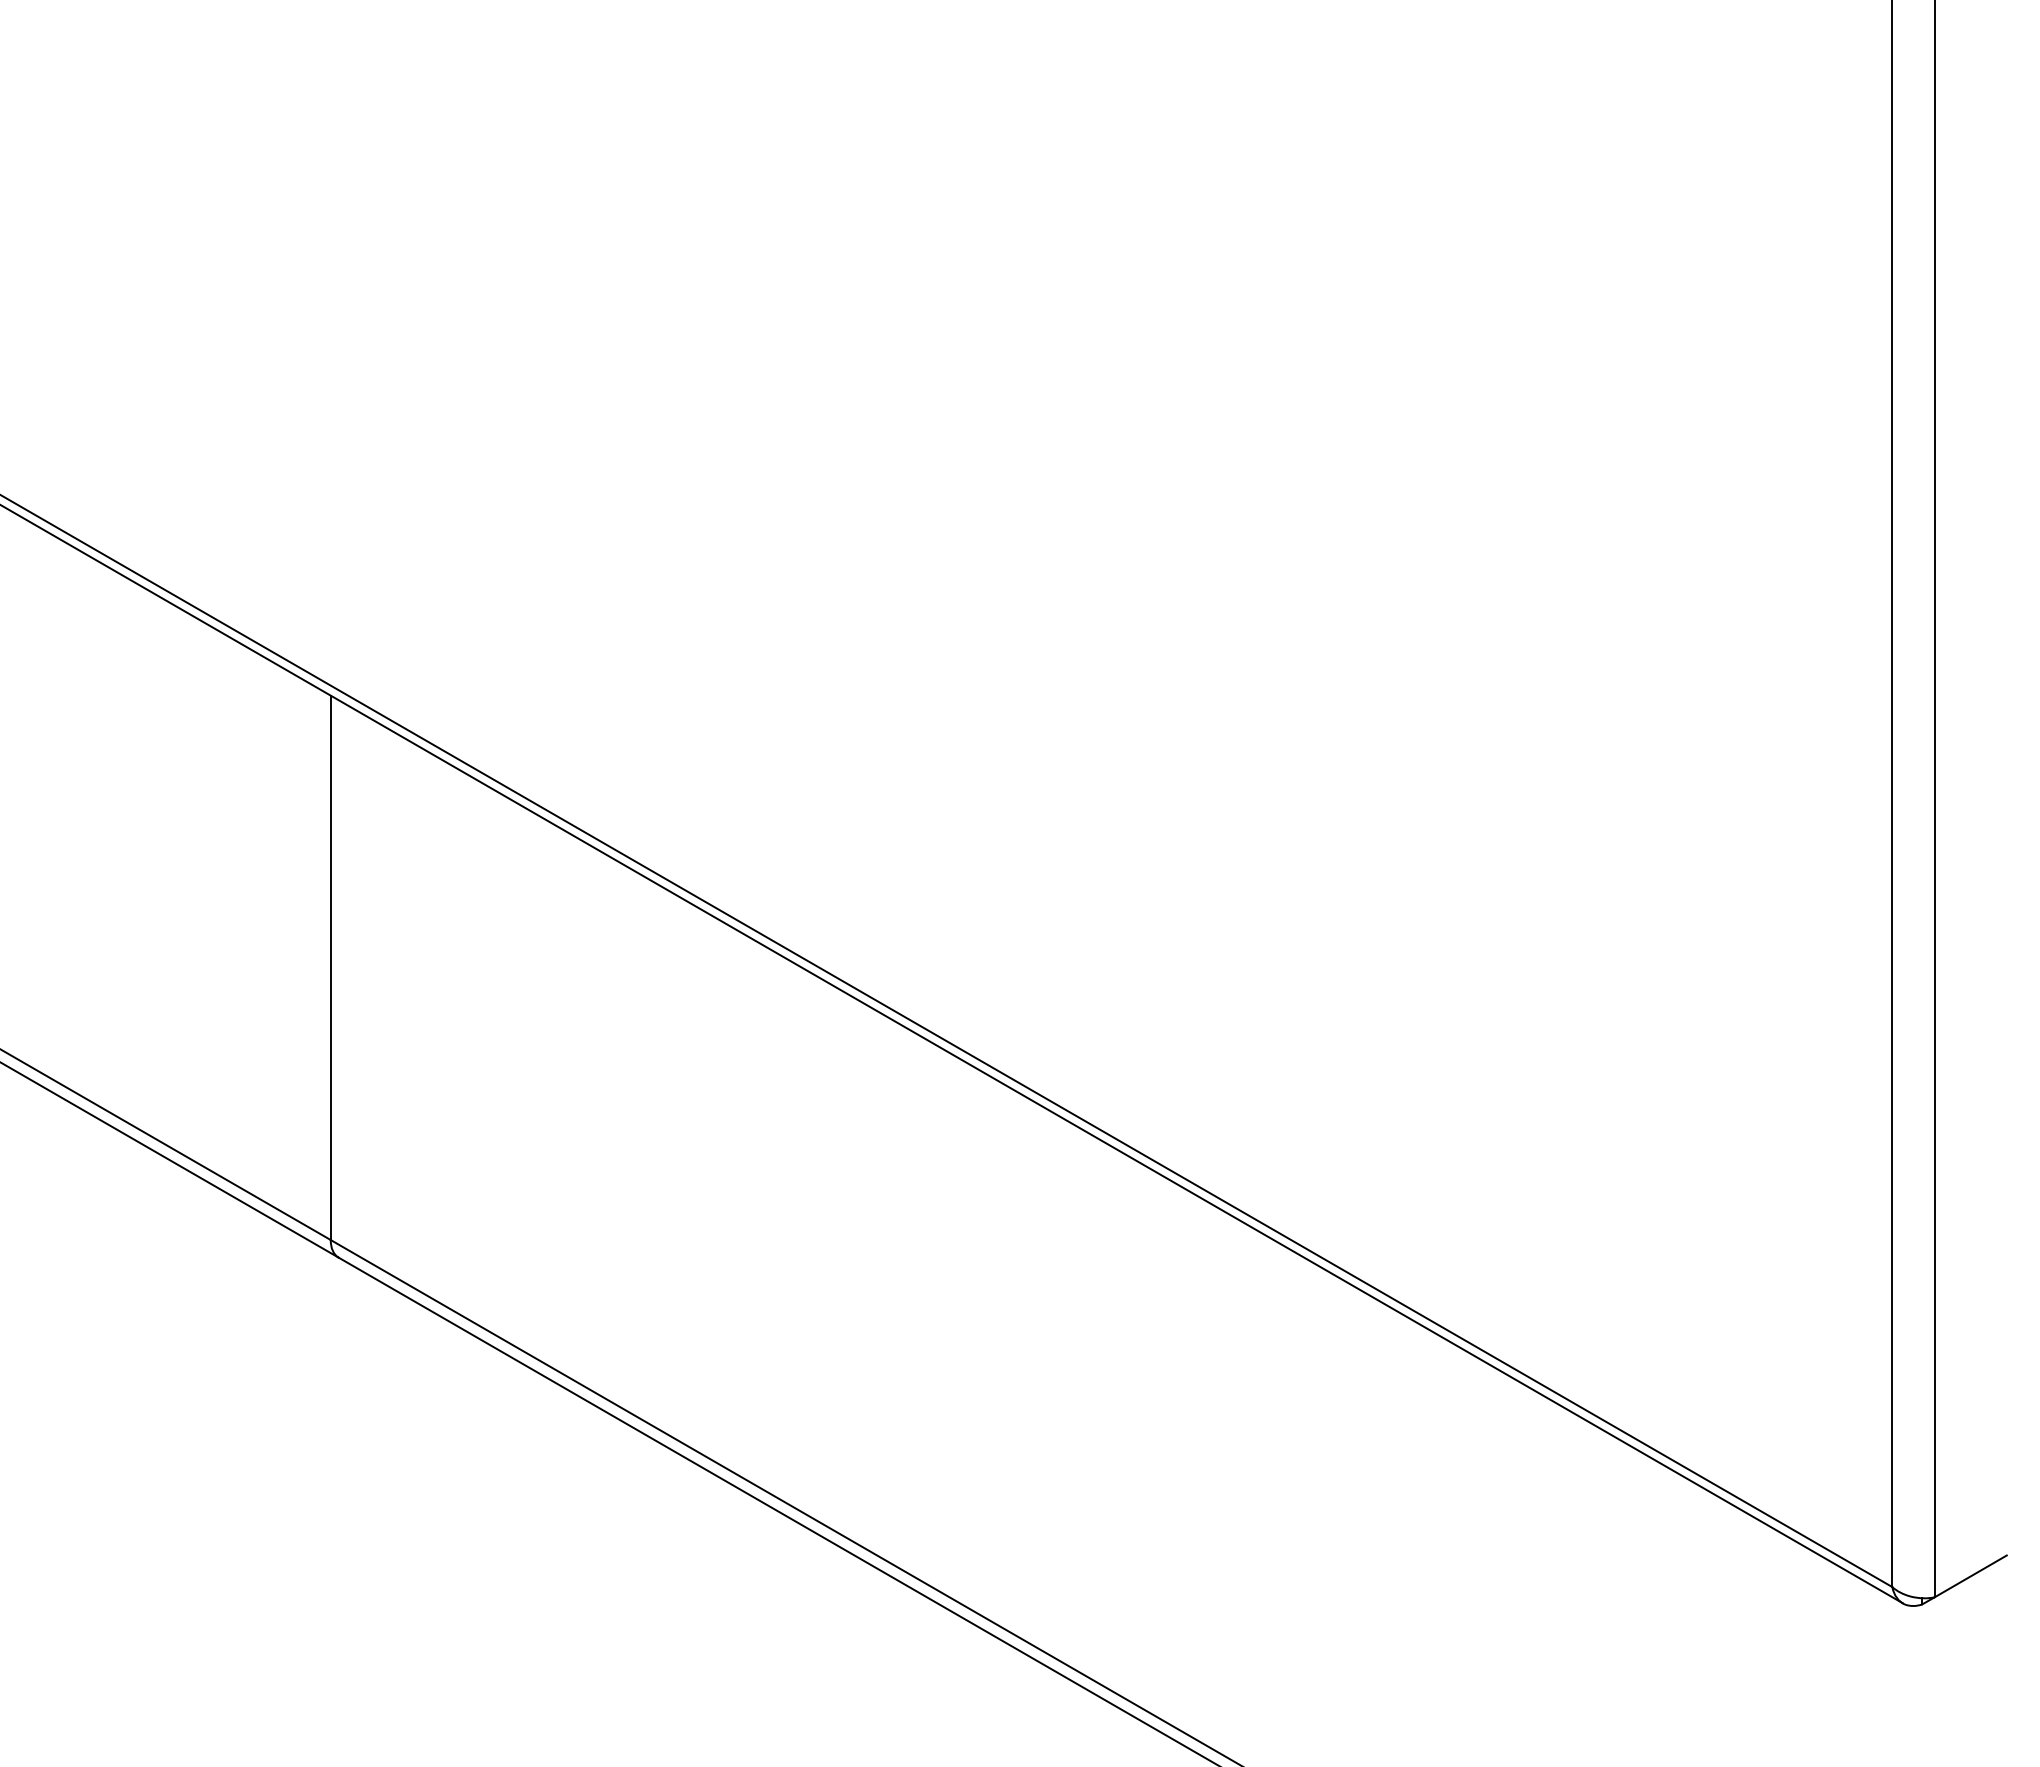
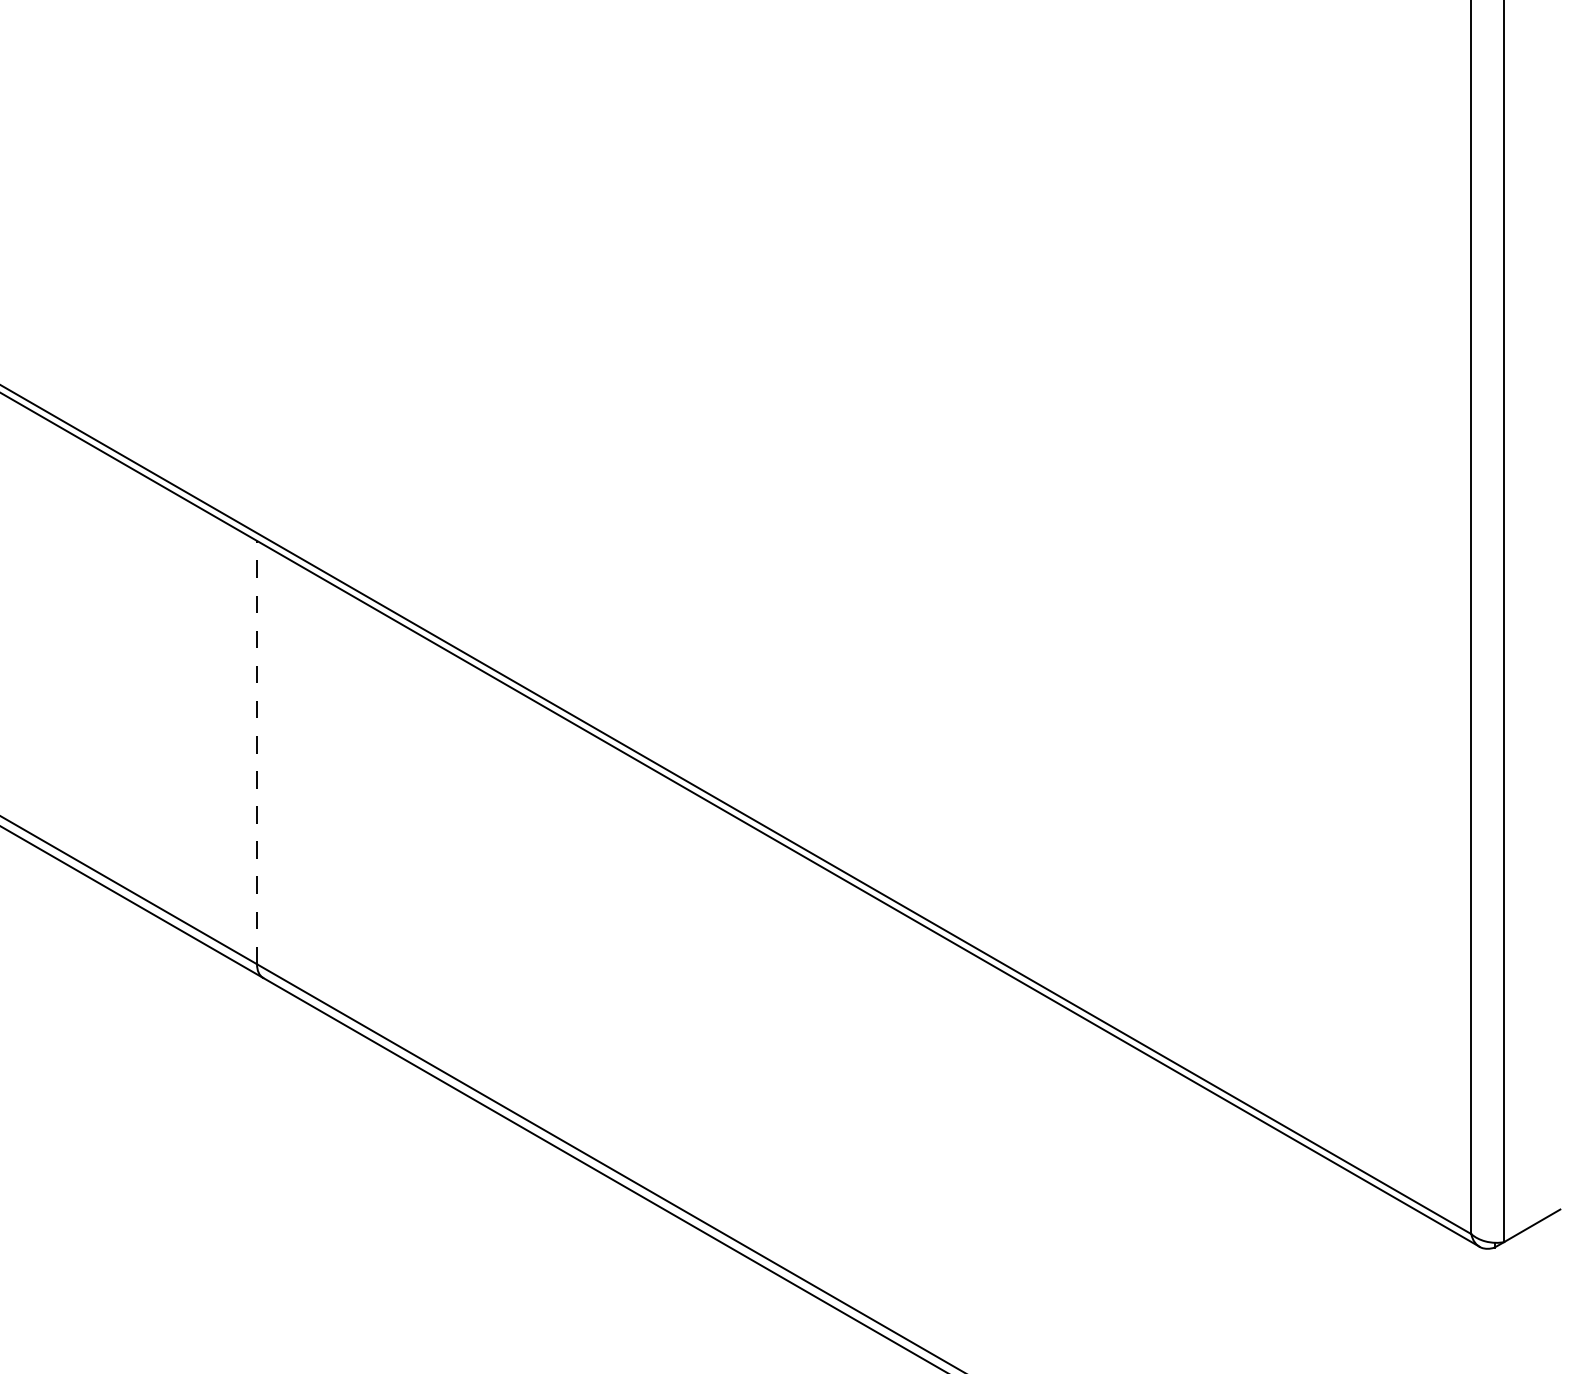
line: (330, 967) -> (256, 752), solid -> dashed

